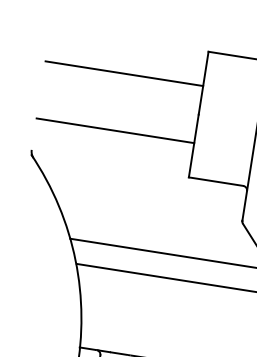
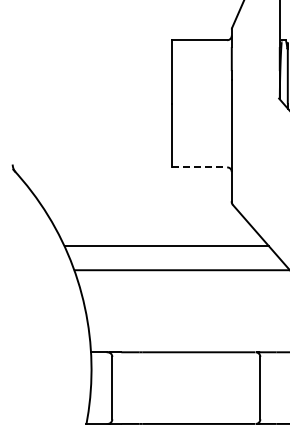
line: (124, 73) -> (92, 74), removed
line: (115, 130) -> (92, 132), removed
line: (216, 181) -> (200, 167), solid -> dashed

